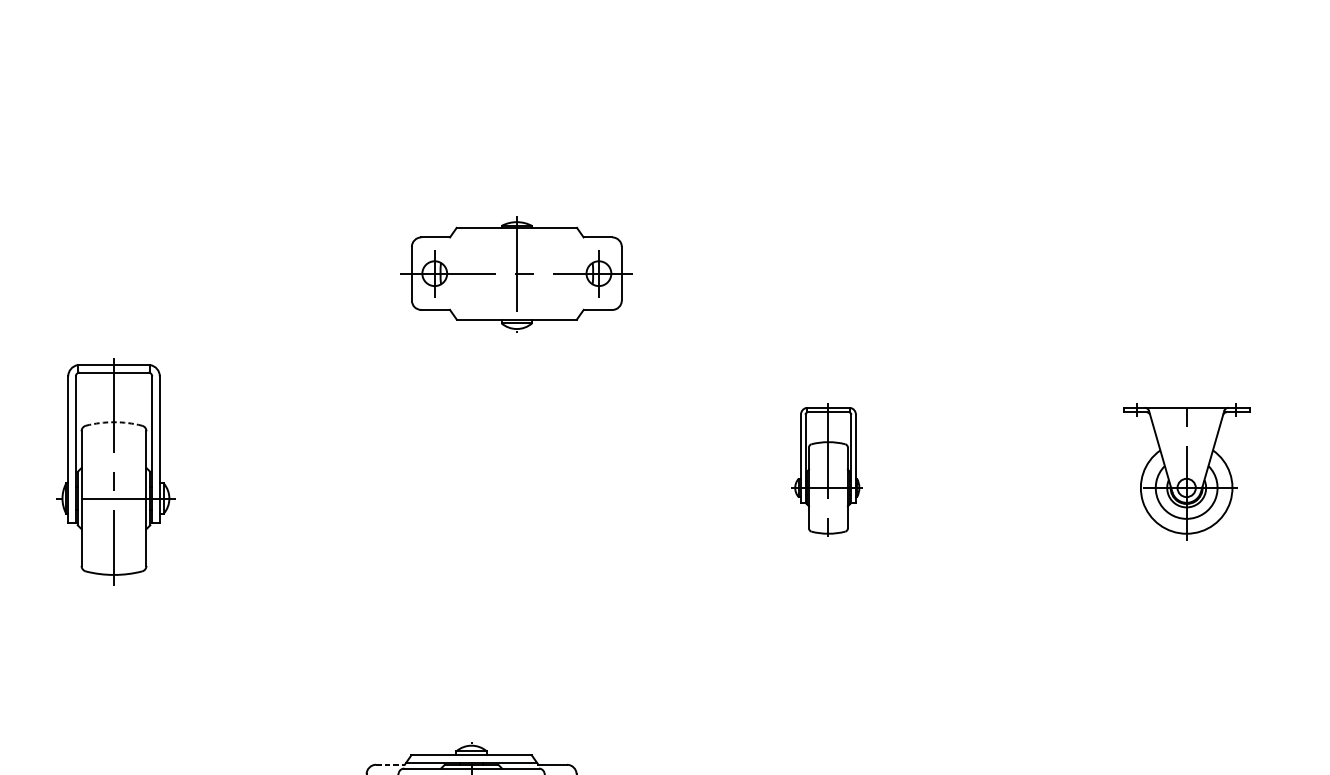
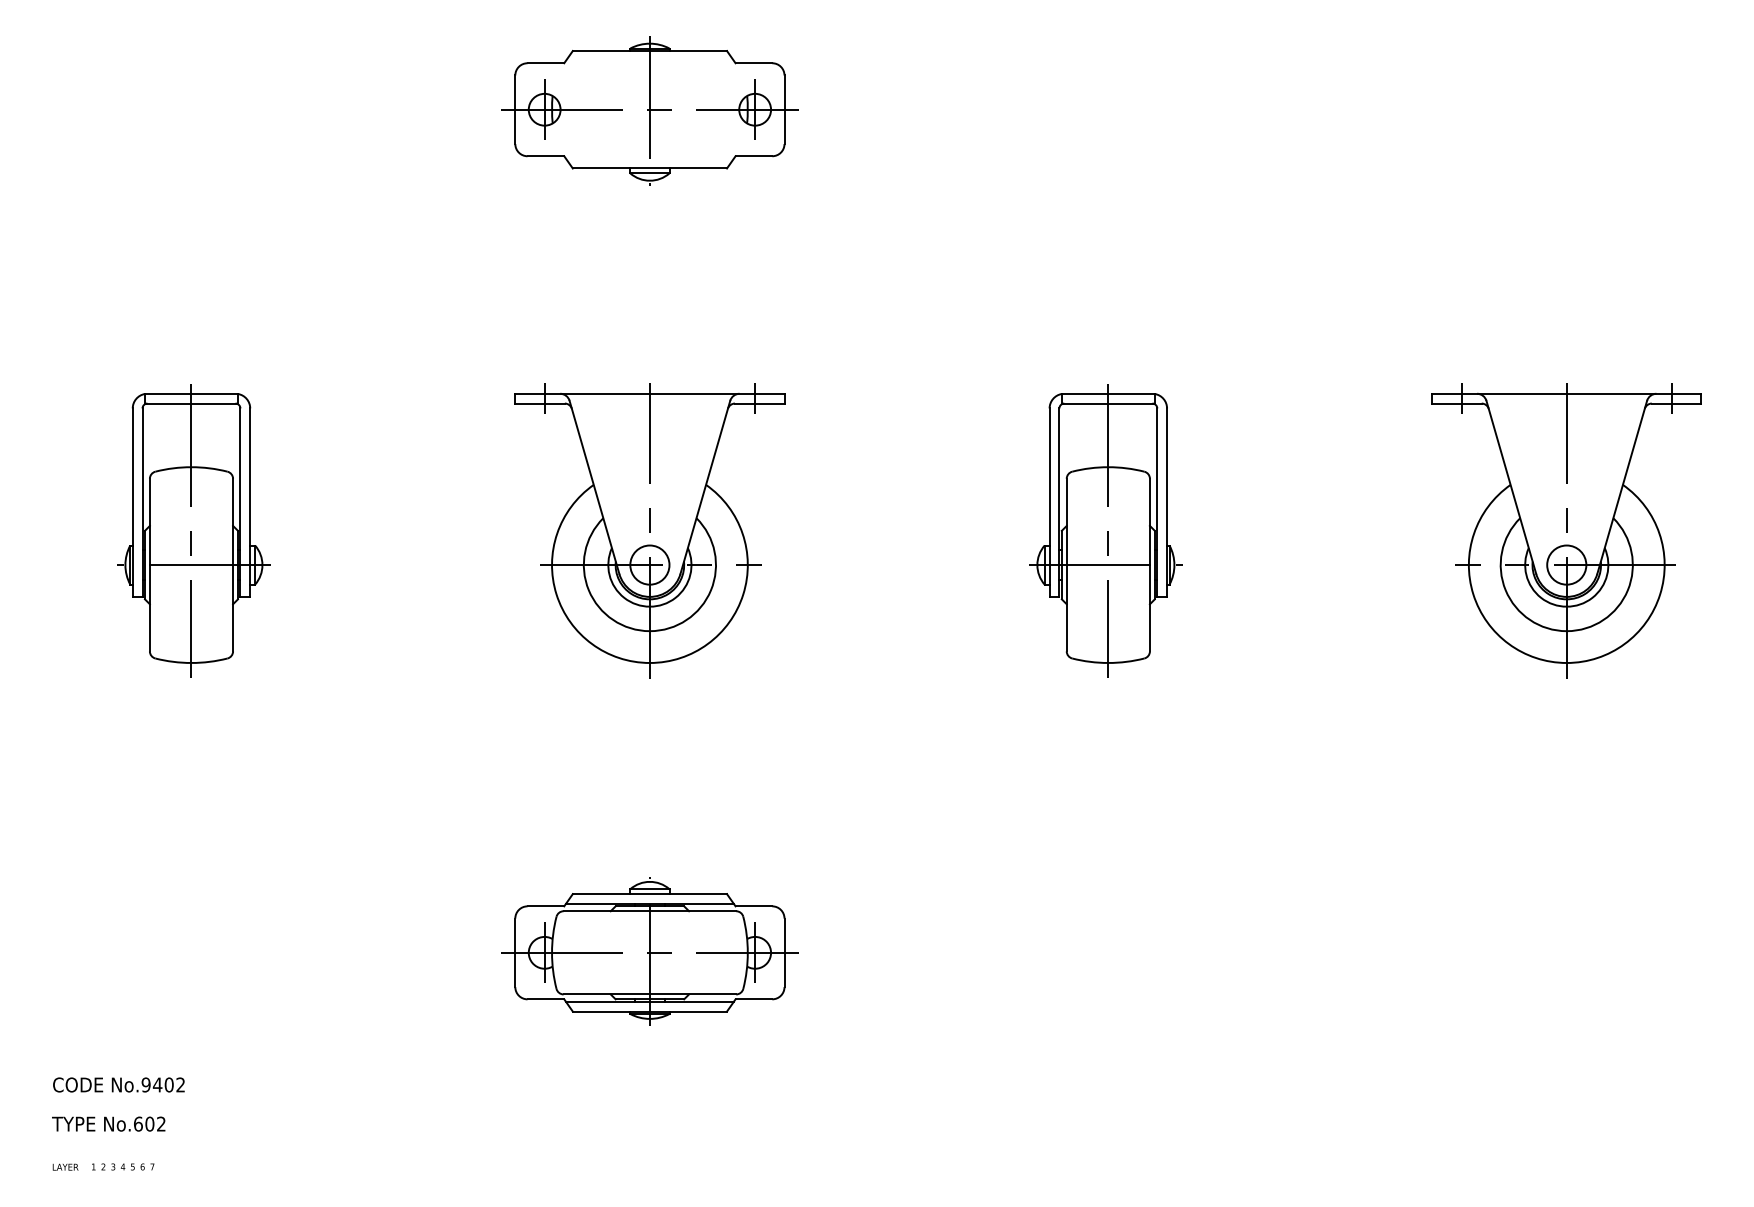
part: (516, 274) -> (649, 110), moved
arc: (114, 422) -> (191, 467), dashed -> solid
part: (471, 471) -> (649, 530), added
part: (826, 471) -> (1105, 530), size x1.67
part: (1186, 471) -> (1566, 530), size x1.67
line: (390, 764) -> (546, 906), dashed -> solid

